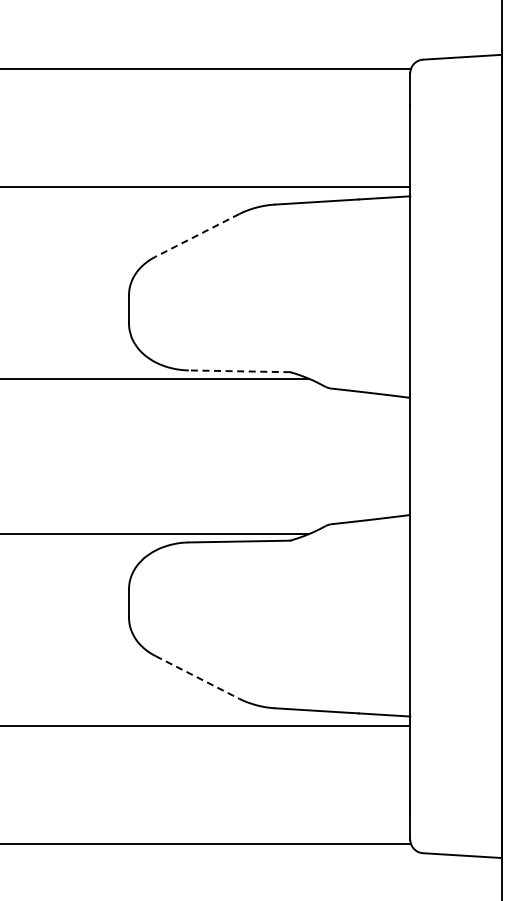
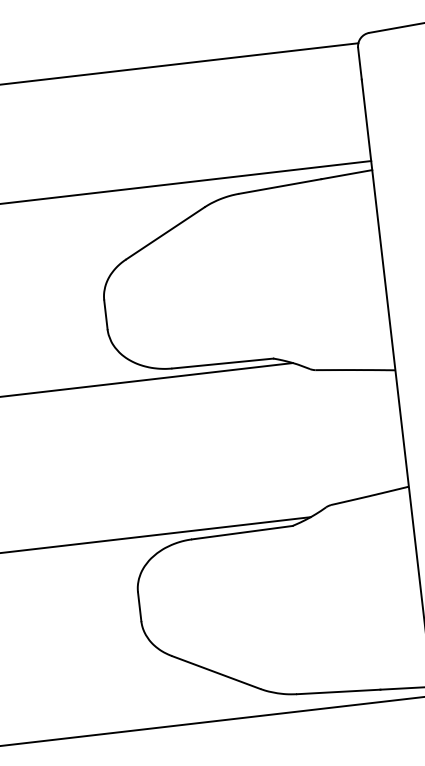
line: (197, 235) -> (165, 233), dashed -> solid
line: (239, 371) -> (222, 363), dashed -> solid
line: (197, 677) -> (216, 672), dashed -> solid

